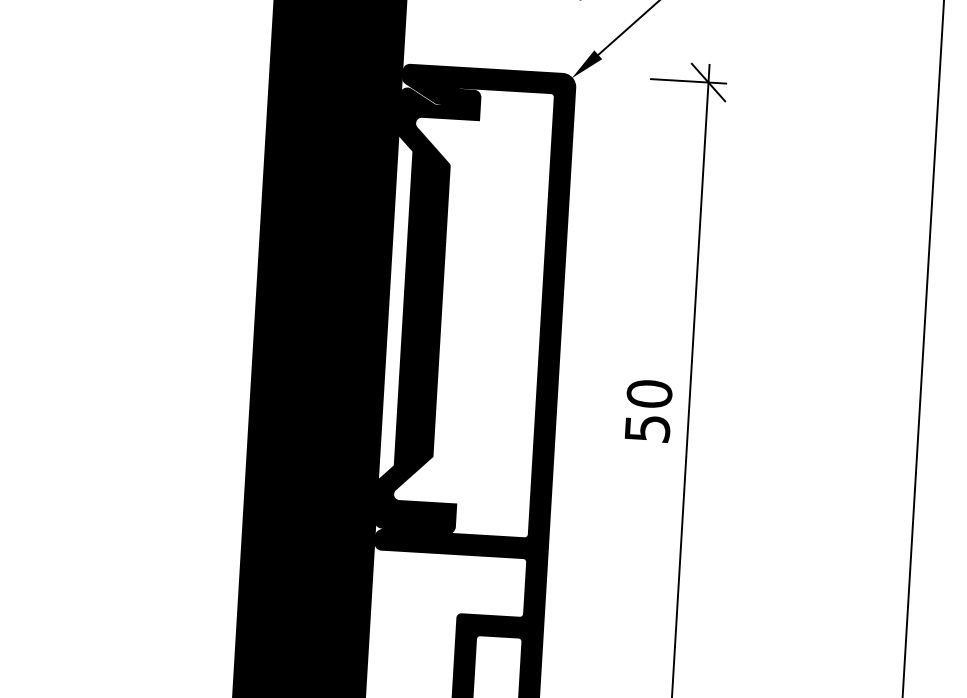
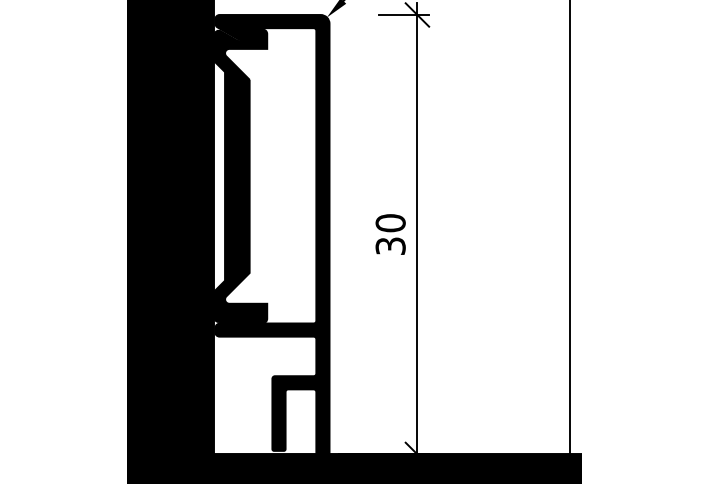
text: (647, 427) -> (390, 245), 50 -> 30

